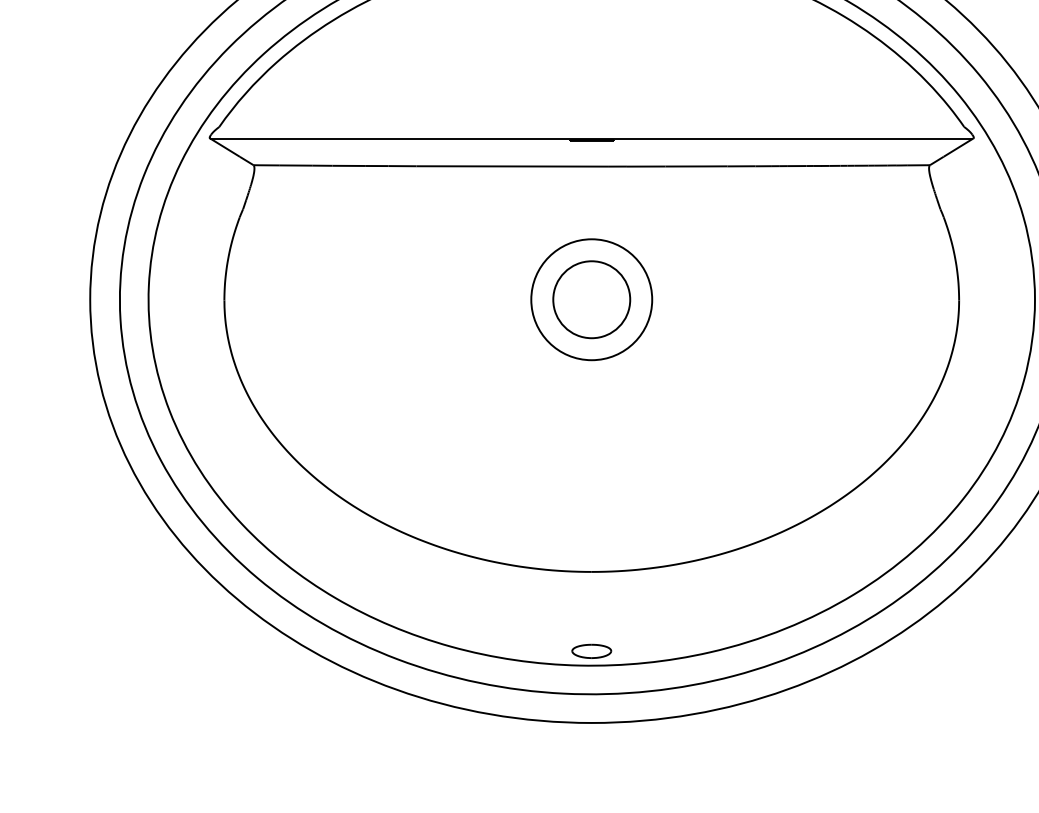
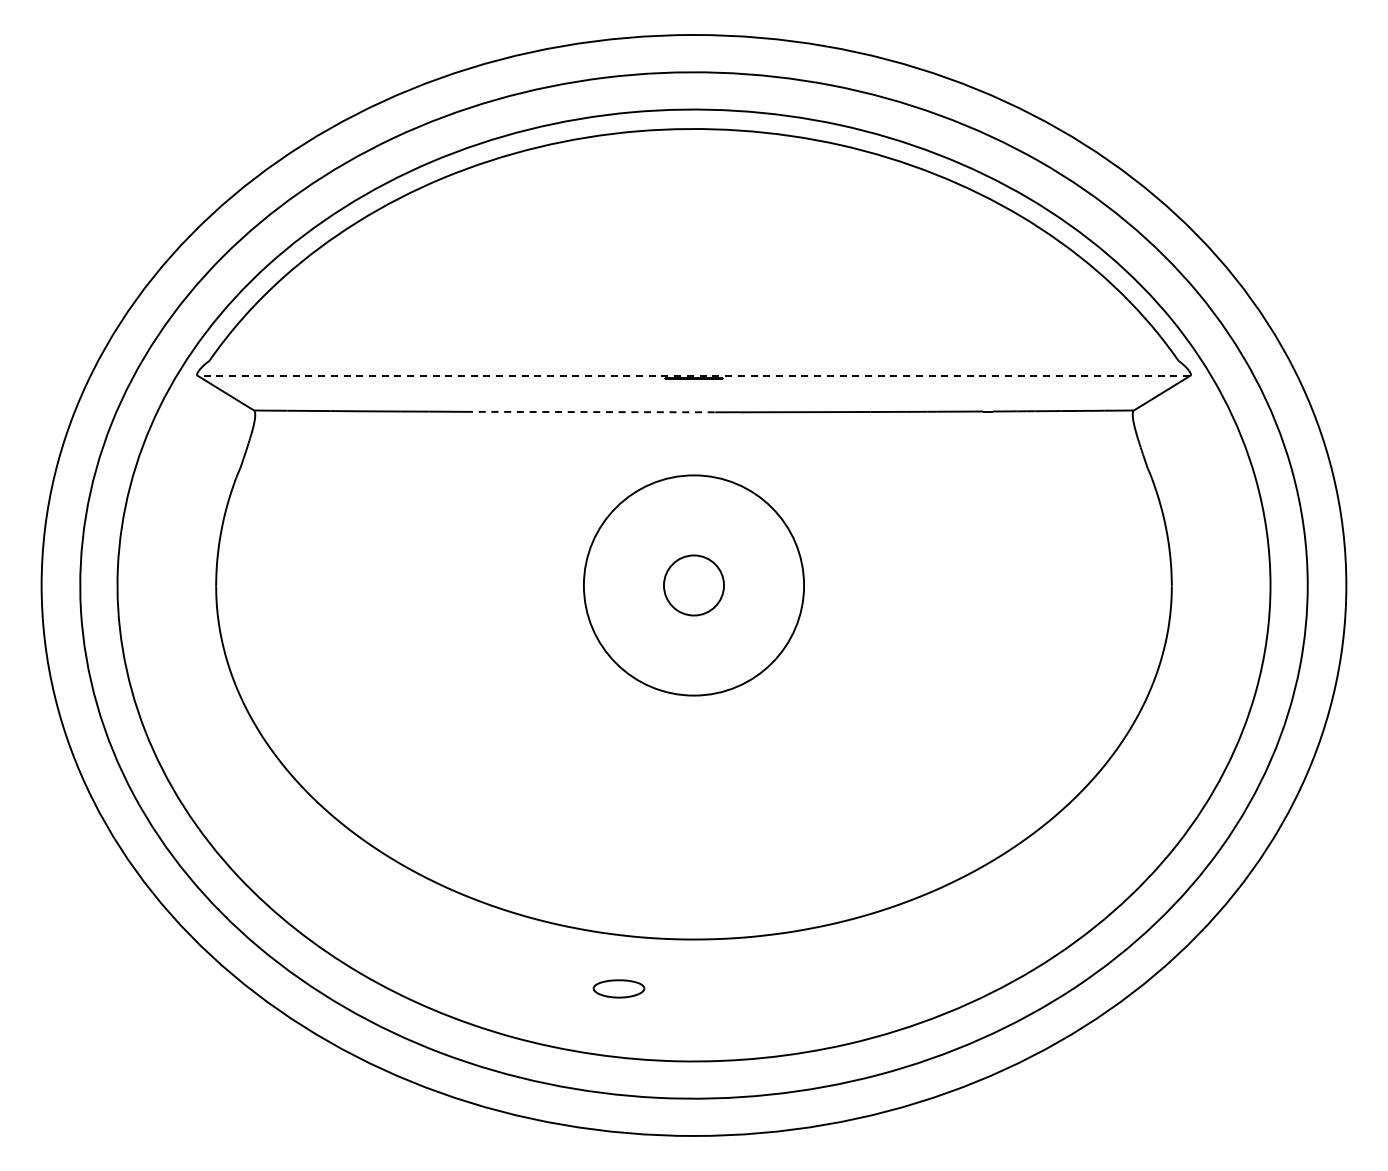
line: (592, 138) -> (694, 375), solid -> dashed
line: (512, 166) -> (590, 412), solid -> dashed
circle: (591, 299) -> (693, 585), size x0.6
circle: (591, 299) -> (693, 585), size x1.4
part: (591, 651) -> (618, 988), moved

